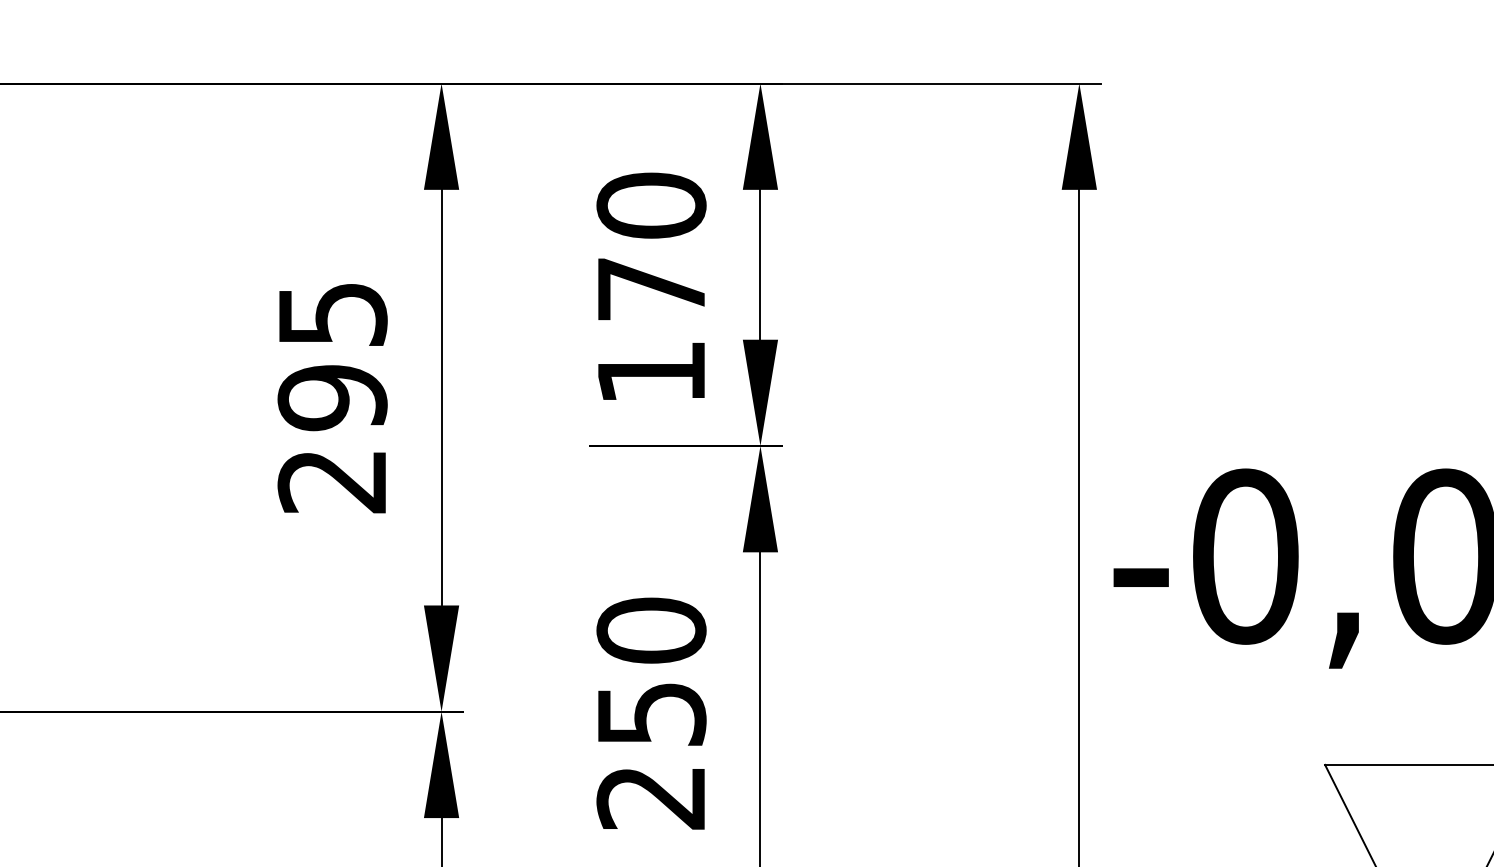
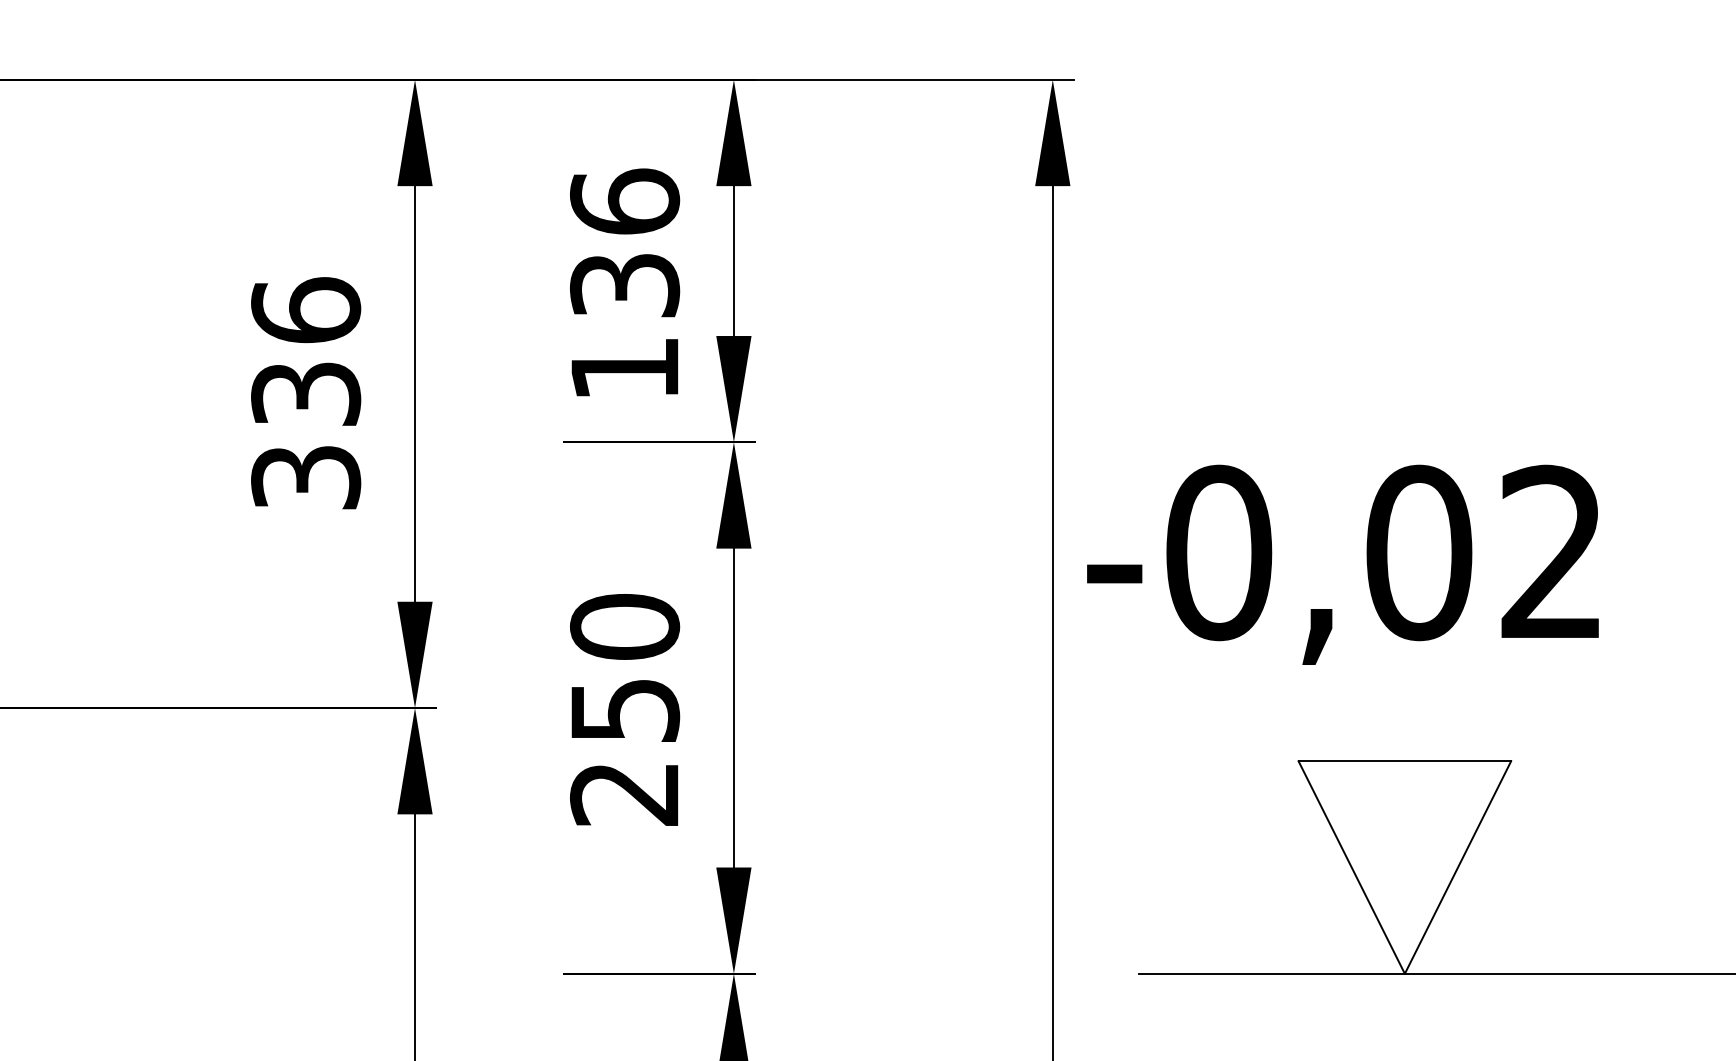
text: (652, 246) -> (625, 242), 170 -> 136
text: (333, 397) -> (306, 393), 295 -> 336

